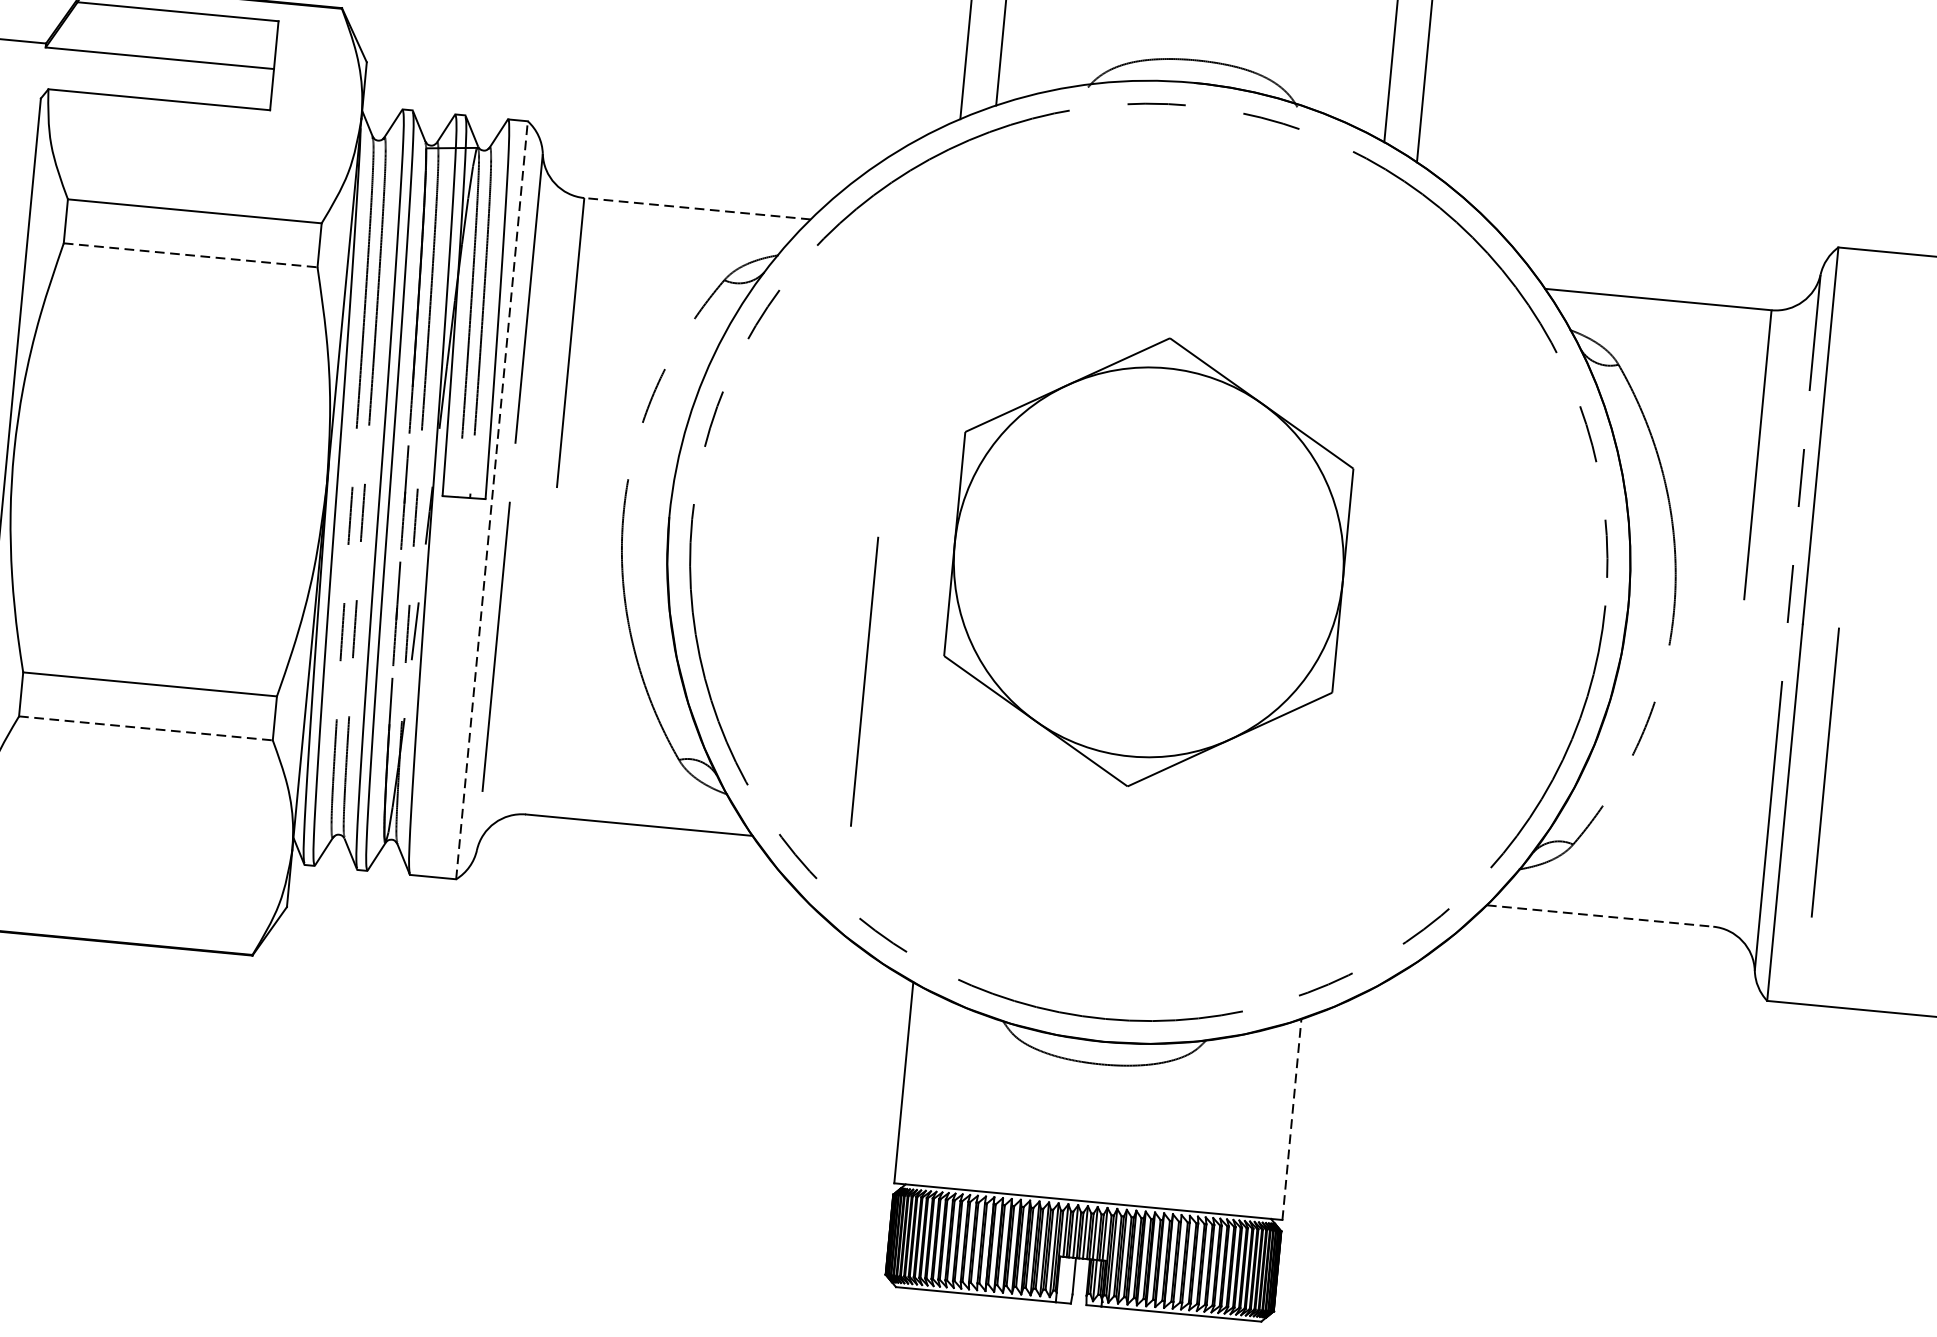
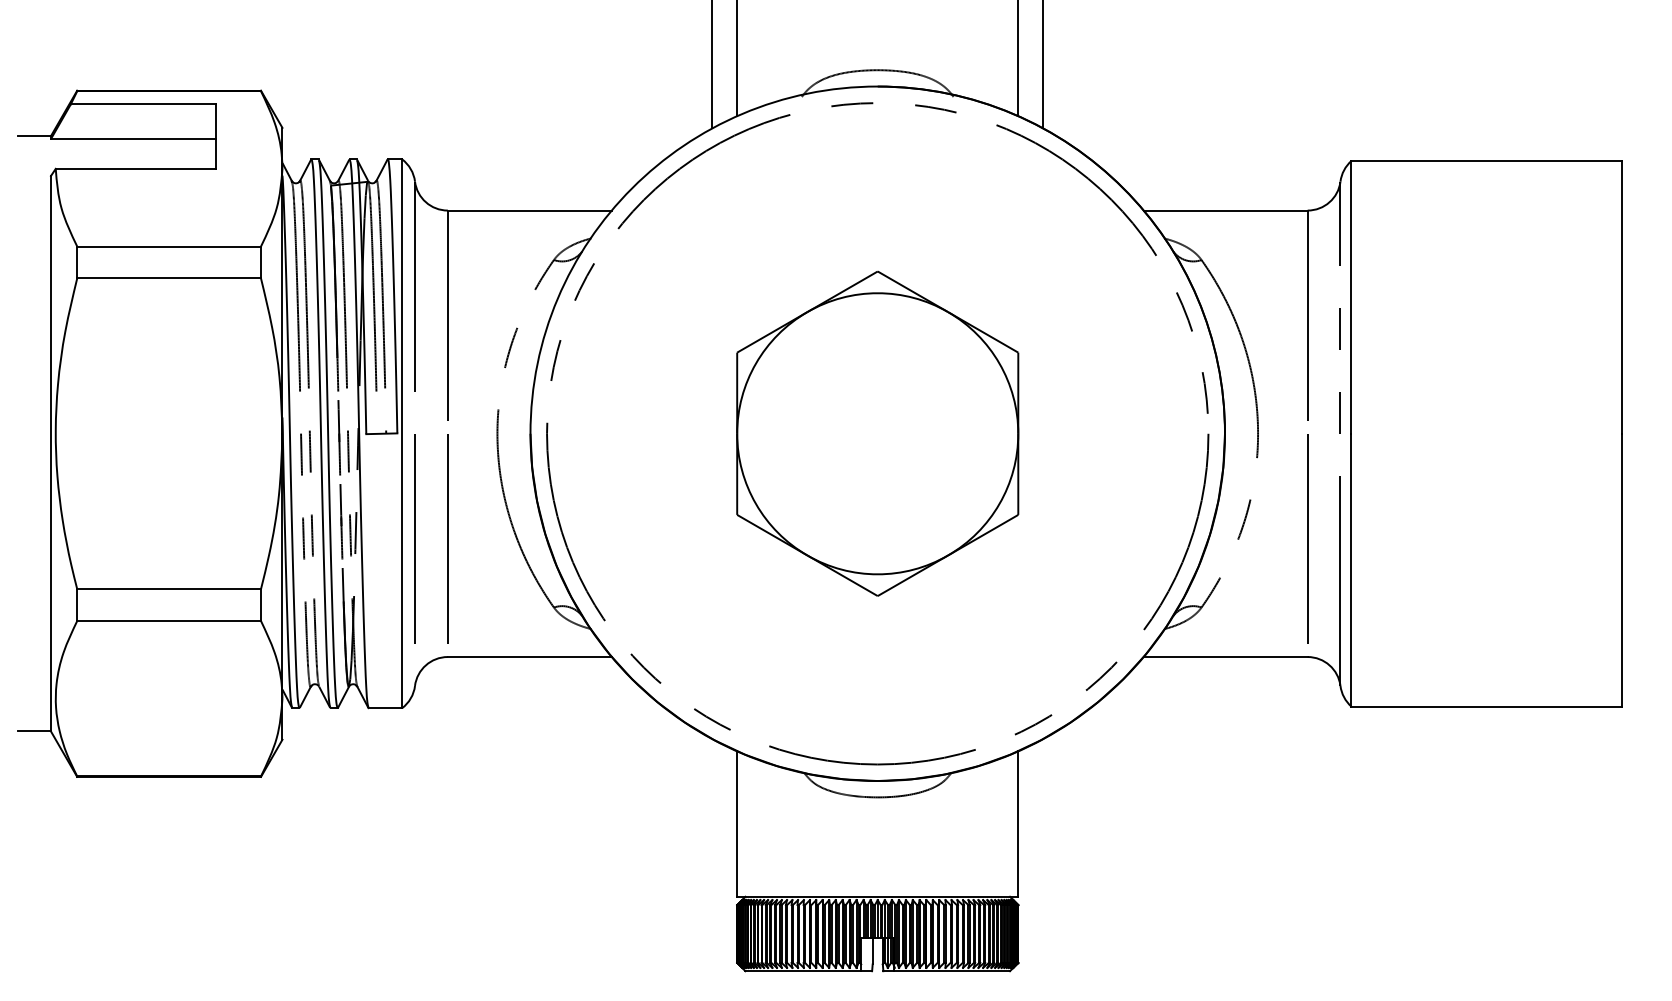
line: (697, 208) -> (529, 210), dashed -> solid
line: (191, 255) -> (169, 278), dashed -> solid
line: (492, 499) -> (402, 433), dashed -> solid
line: (864, 681) -> (447, 538), moved
line: (146, 729) -> (169, 621), dashed -> solid
line: (1825, 772) -> (1307, 538), moved
line: (1599, 916) -> (1225, 657), dashed -> solid
line: (1292, 1120) -> (1018, 824), dashed -> solid

